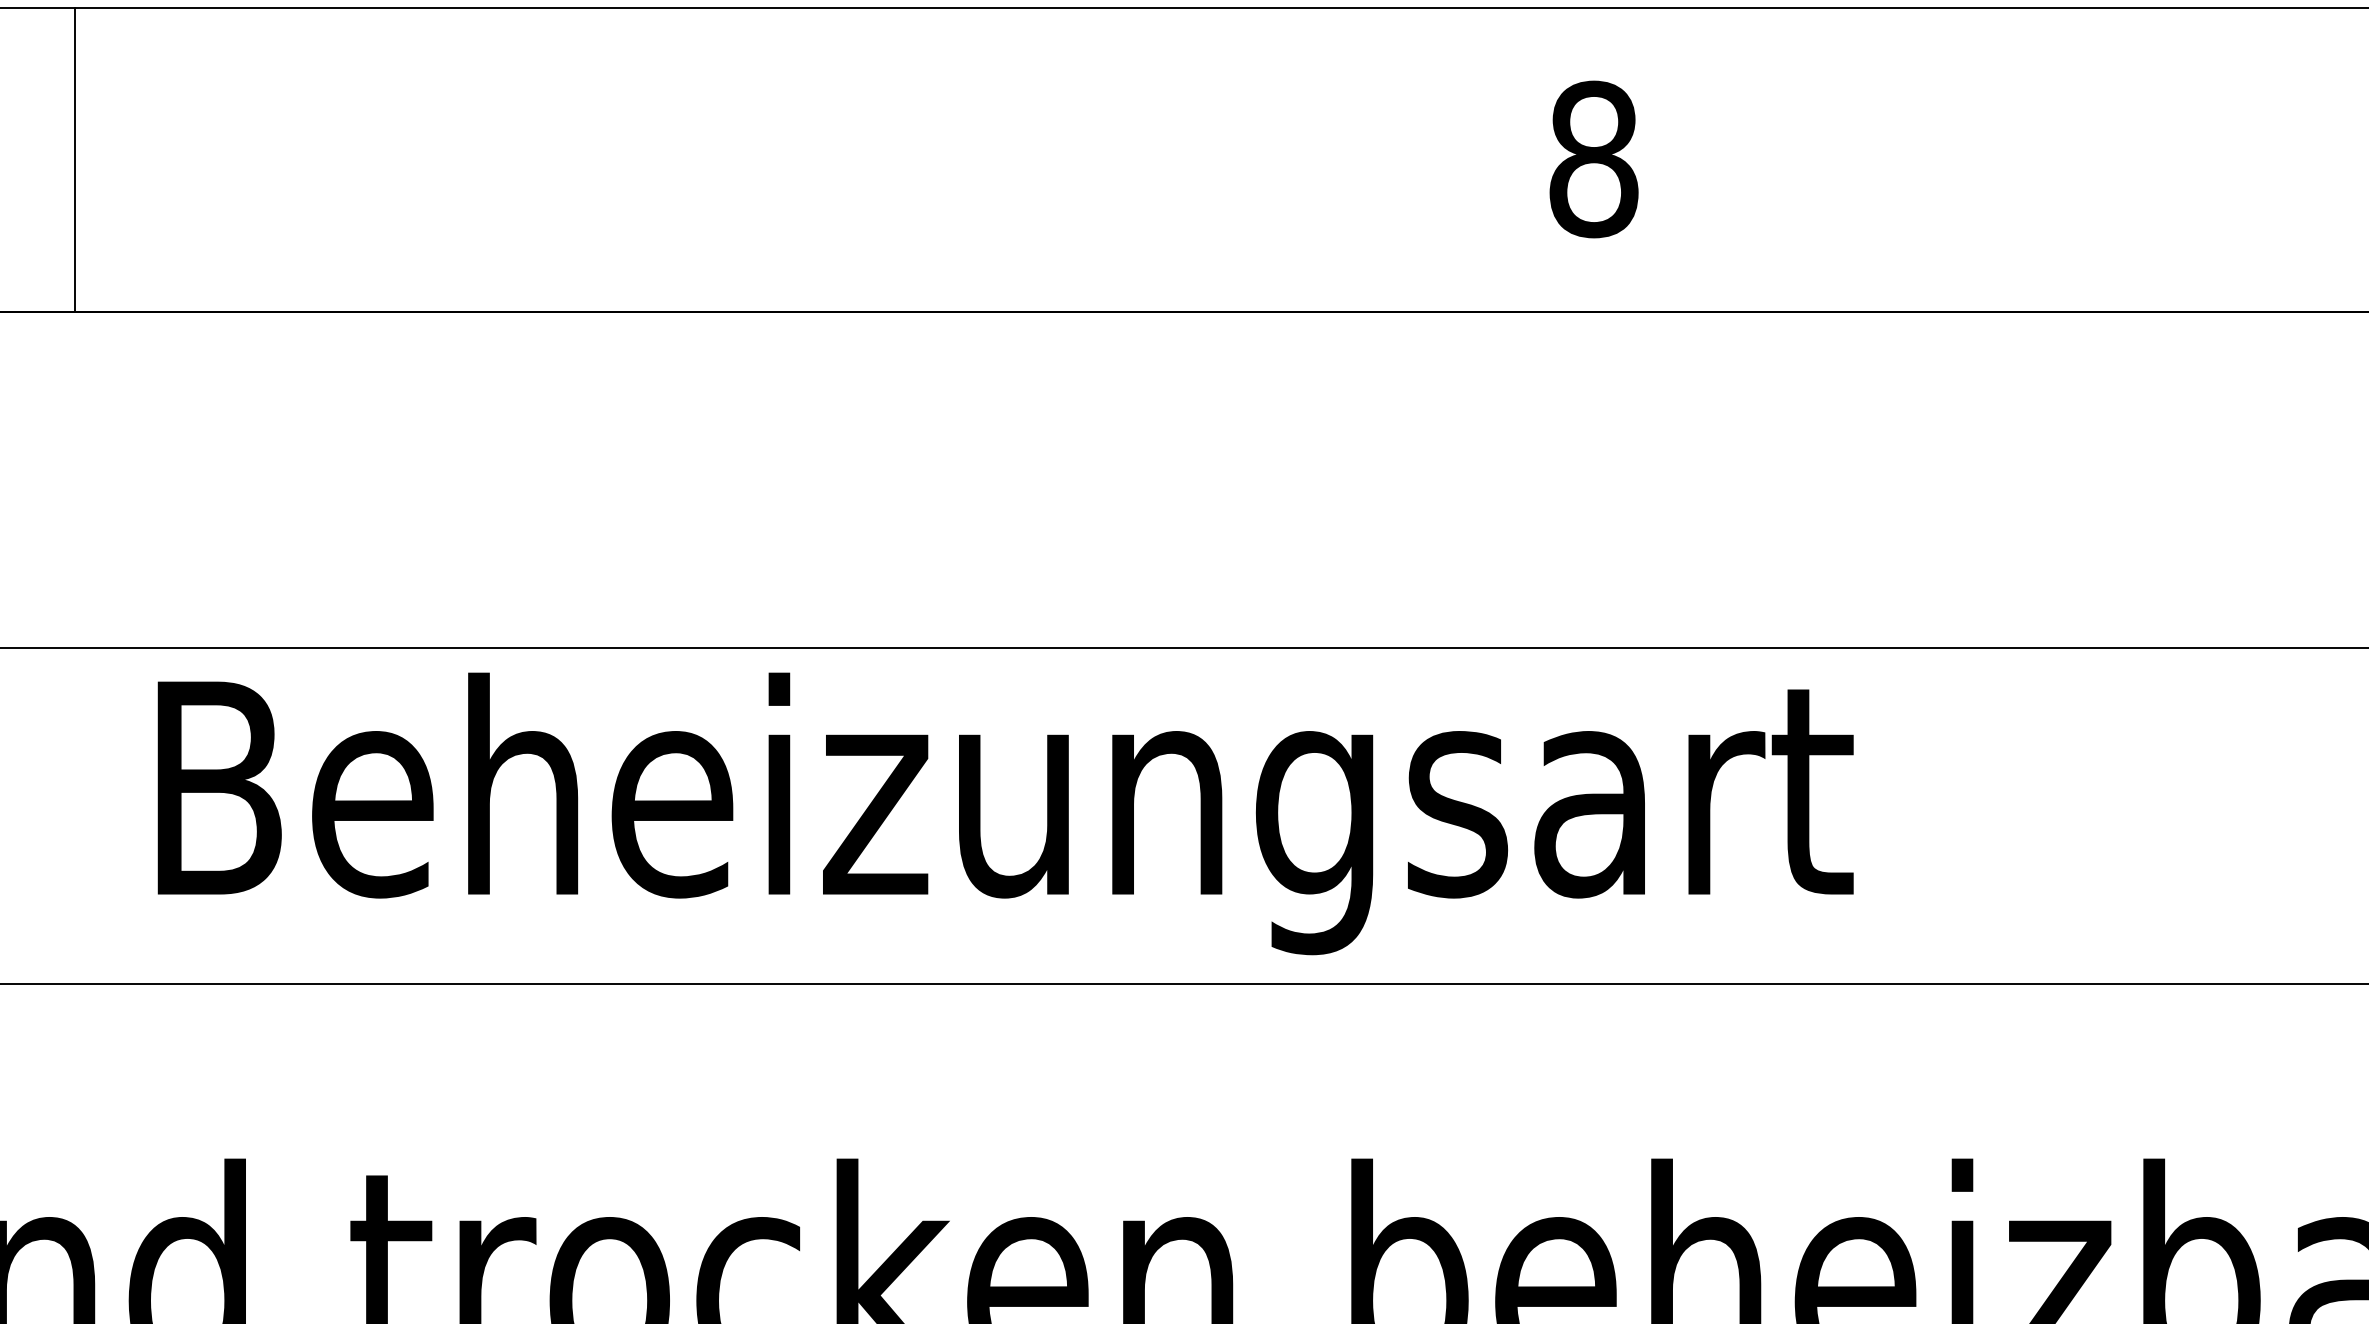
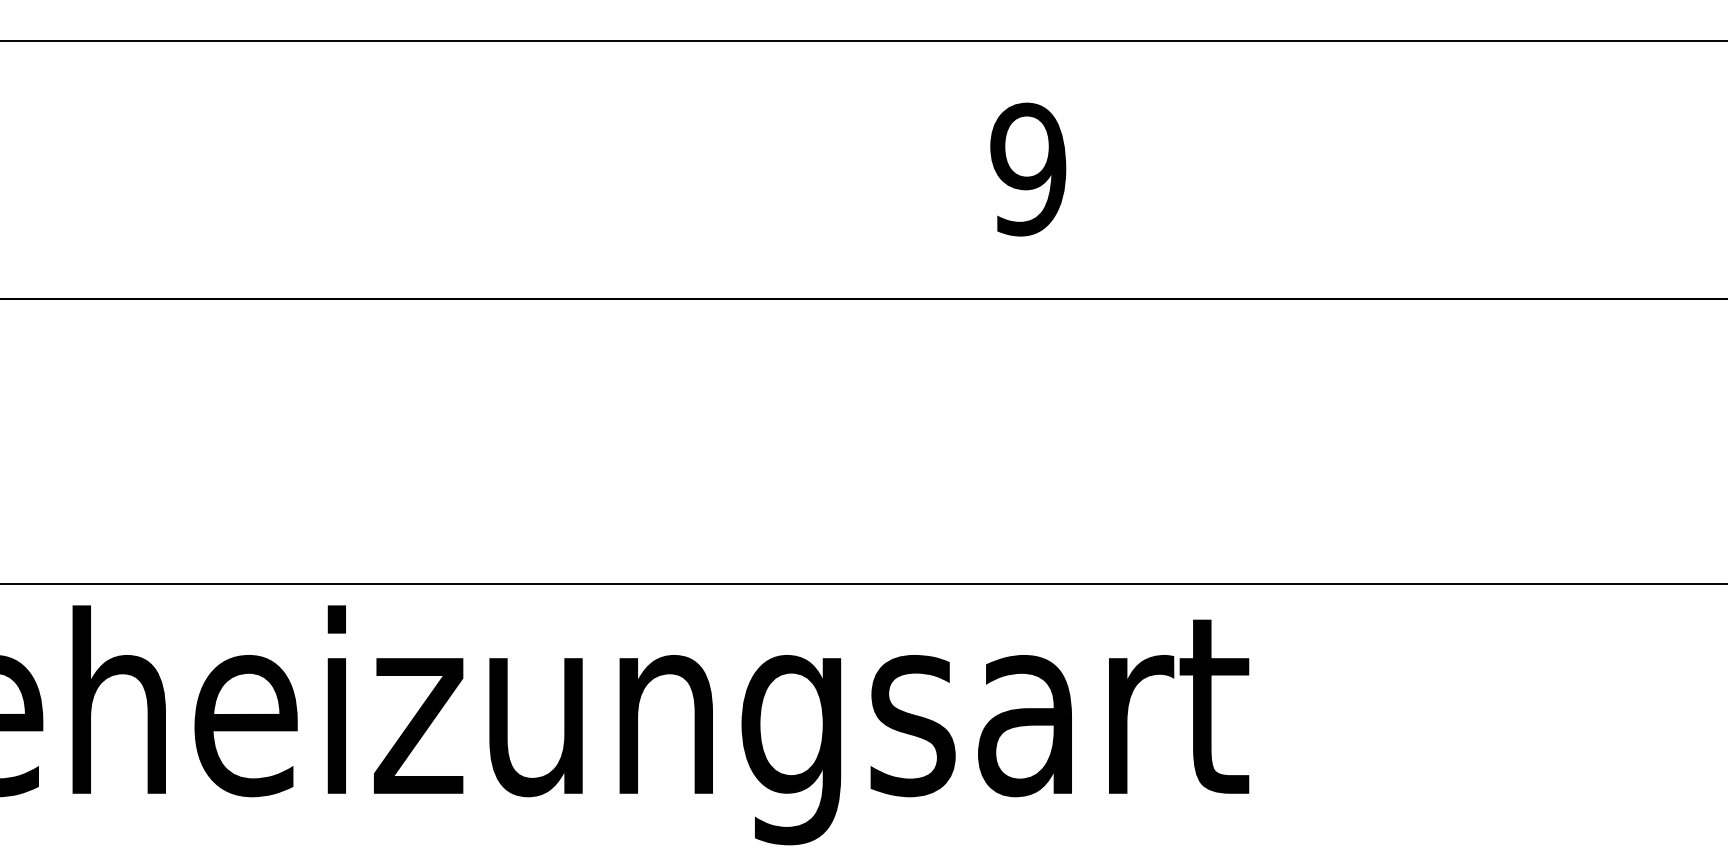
text: (1593, 159) -> (1028, 169), 8 -> 9

